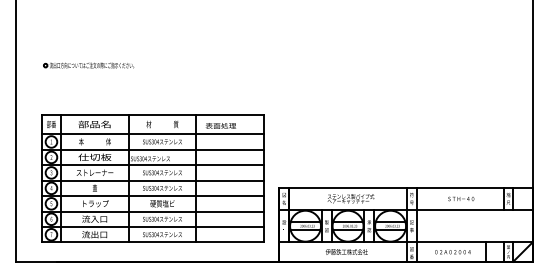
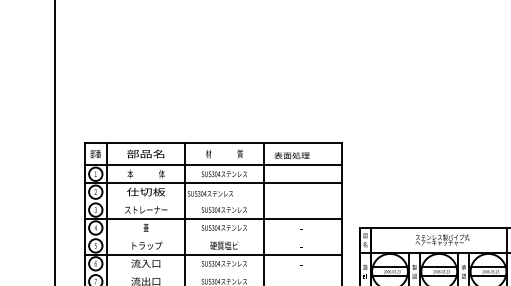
part: (88, 65) -> (138, 85), removed
line: (152, 165) -> (212, 201), removed
line: (152, 196) -> (212, 237), removed
line: (152, 227) -> (212, 273), removed

